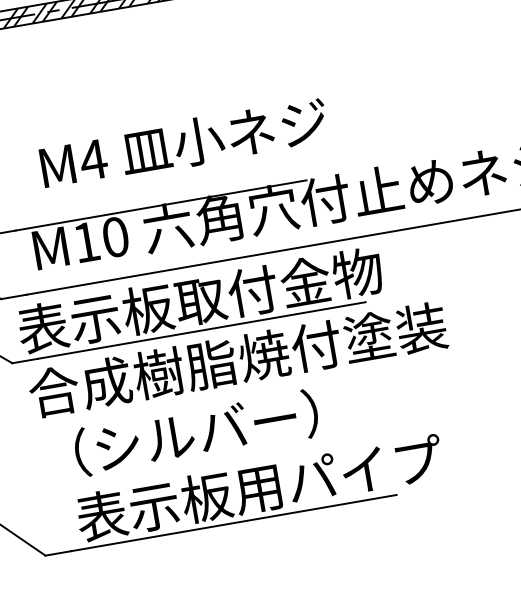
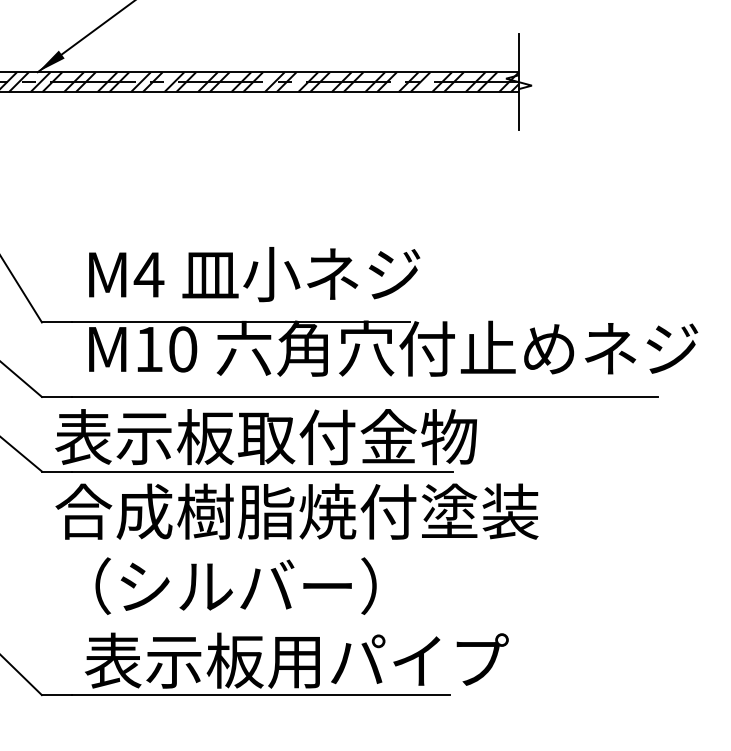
text: (184, 143) -> (254, 274), moved

